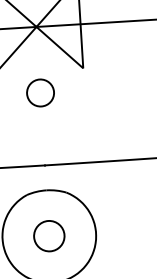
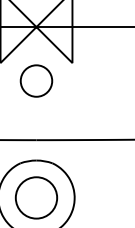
circle: (40, 92) -> (36, 80), size x1.43
circle: (49, 235) -> (36, 197), size x1.67

